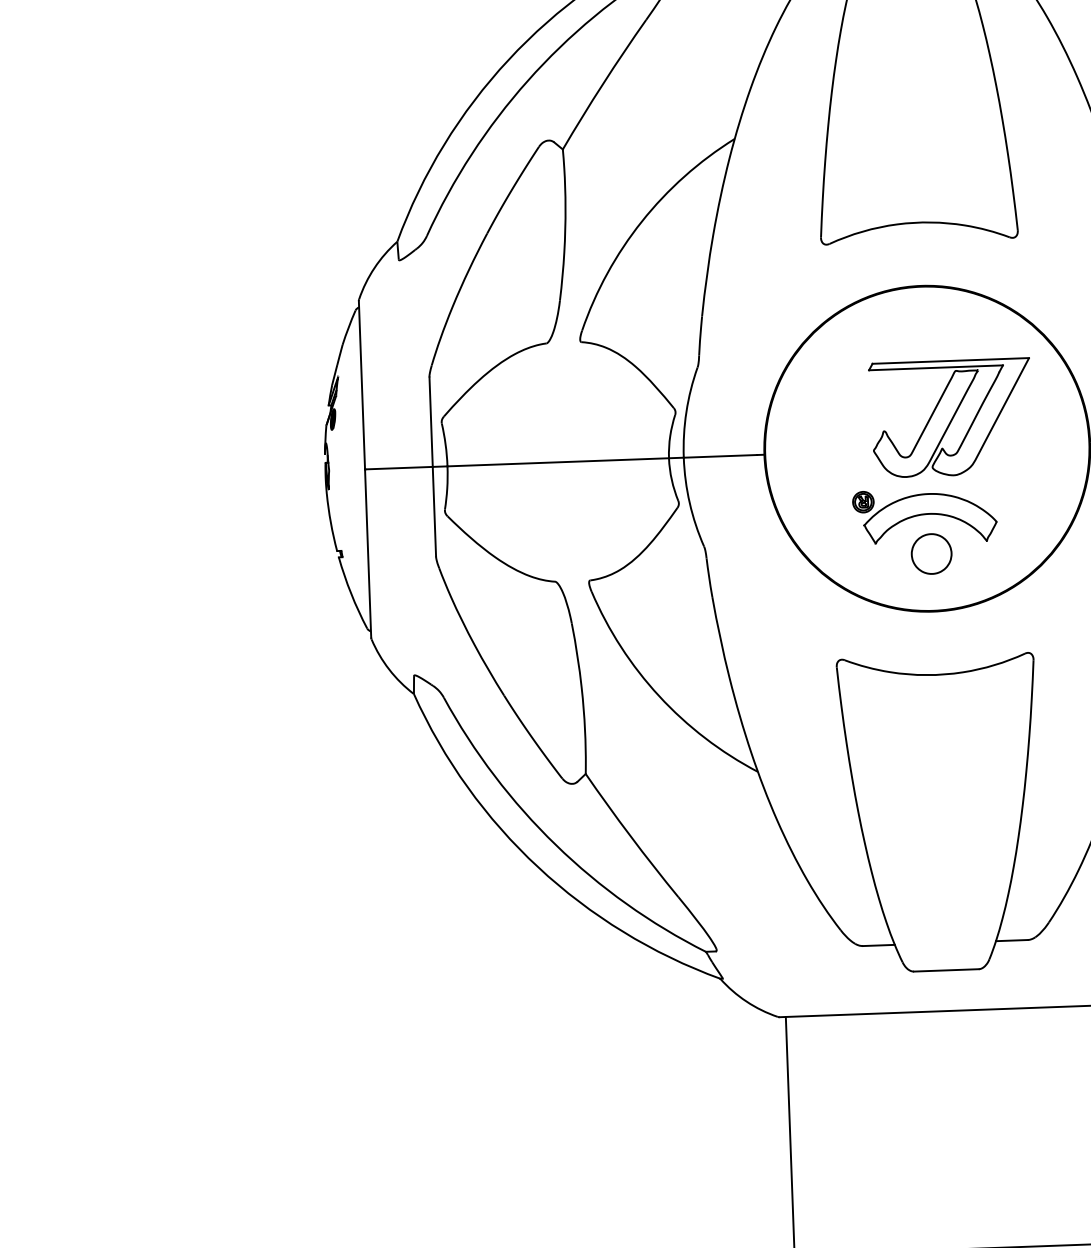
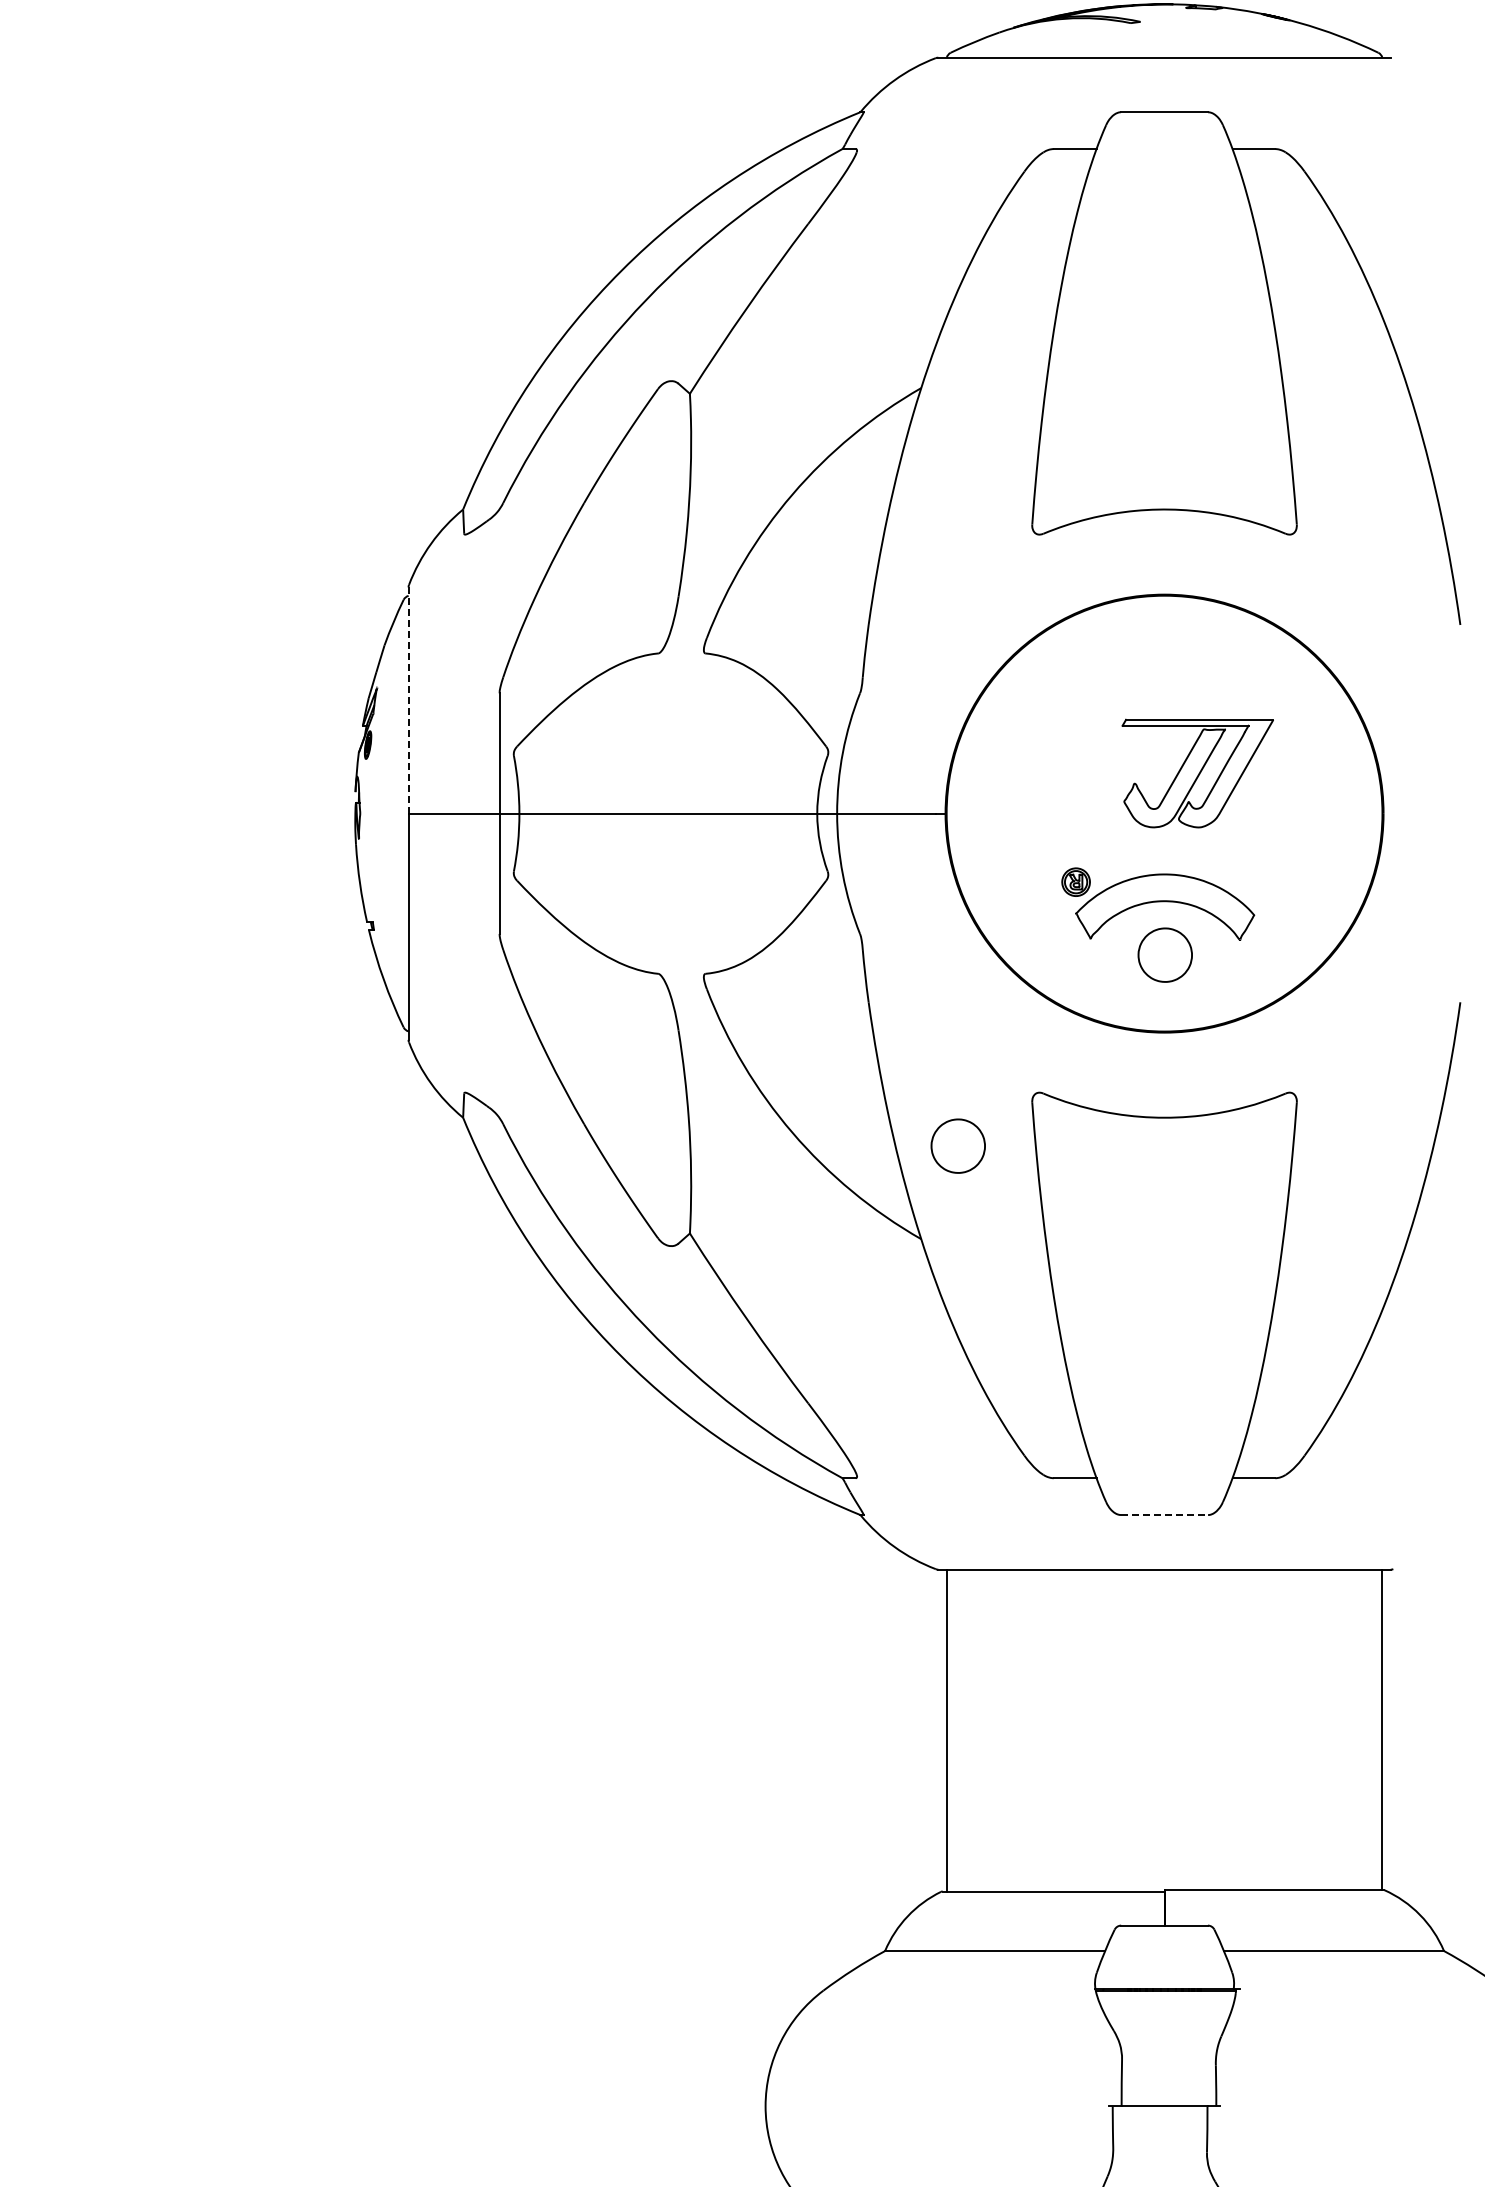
line: (361, 385) -> (408, 701), solid -> dashed
part: (950, 418) -> (1197, 773), size x0.7
part: (782, 701) -> (957, 1145), added
line: (946, 970) -> (1164, 1515), solid -> dashed

